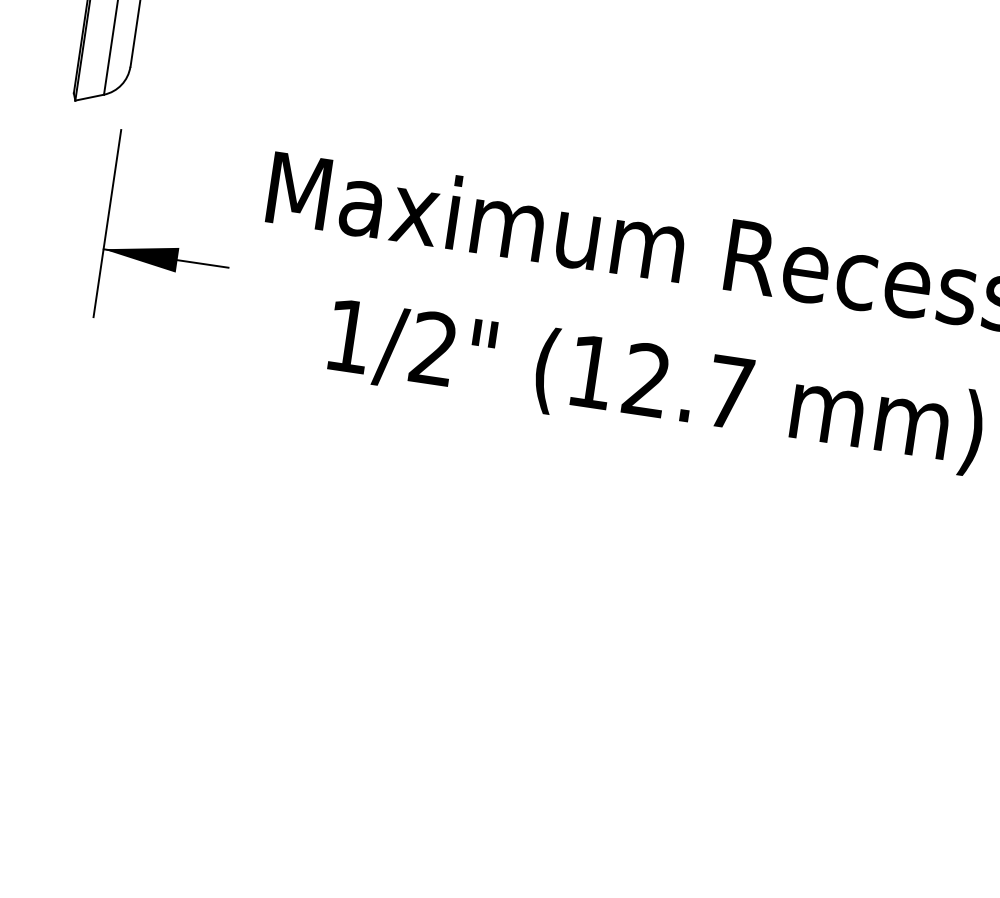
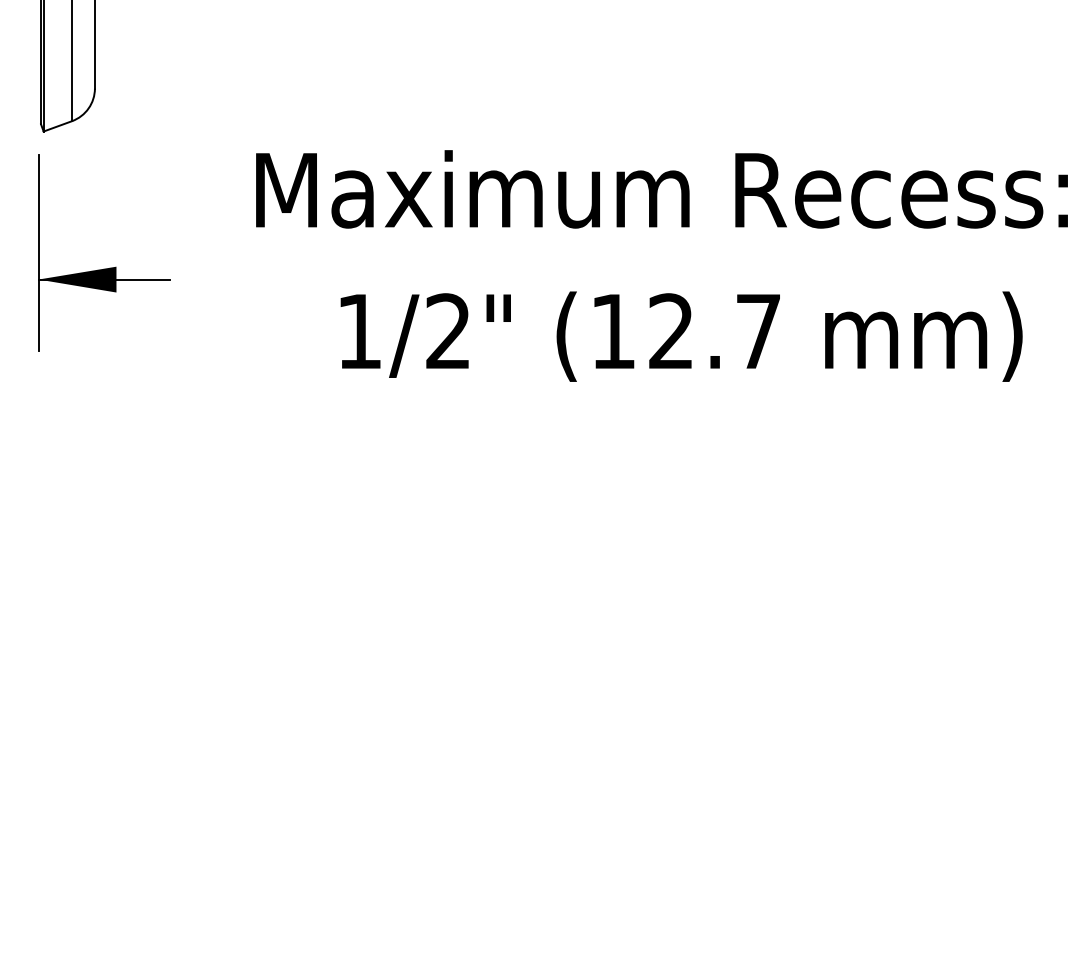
part: (172, 247) -> (109, 267), moved

